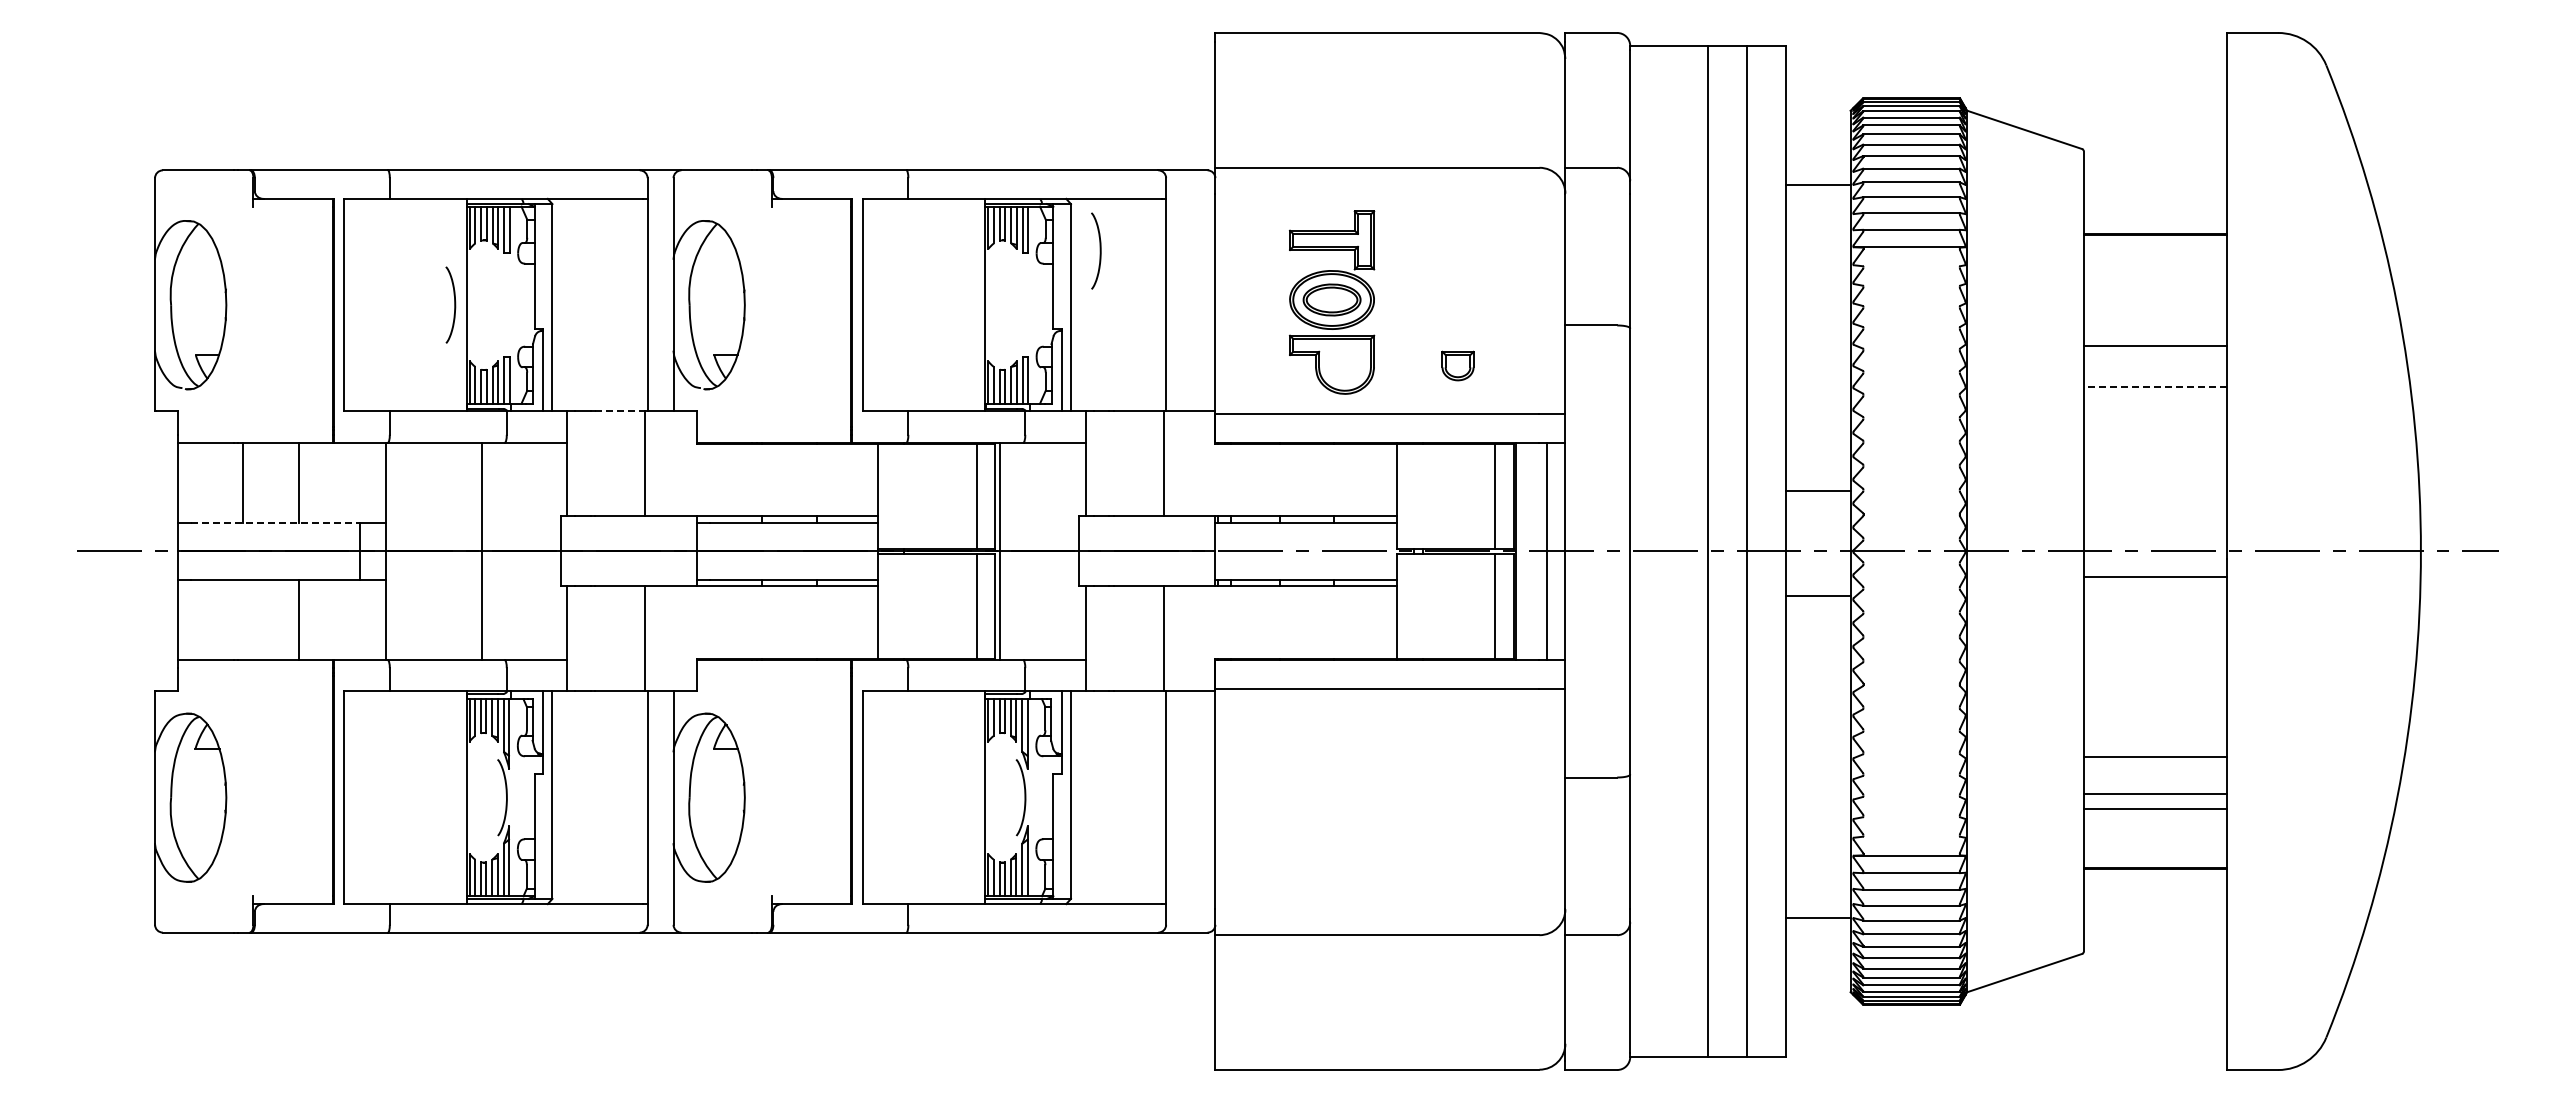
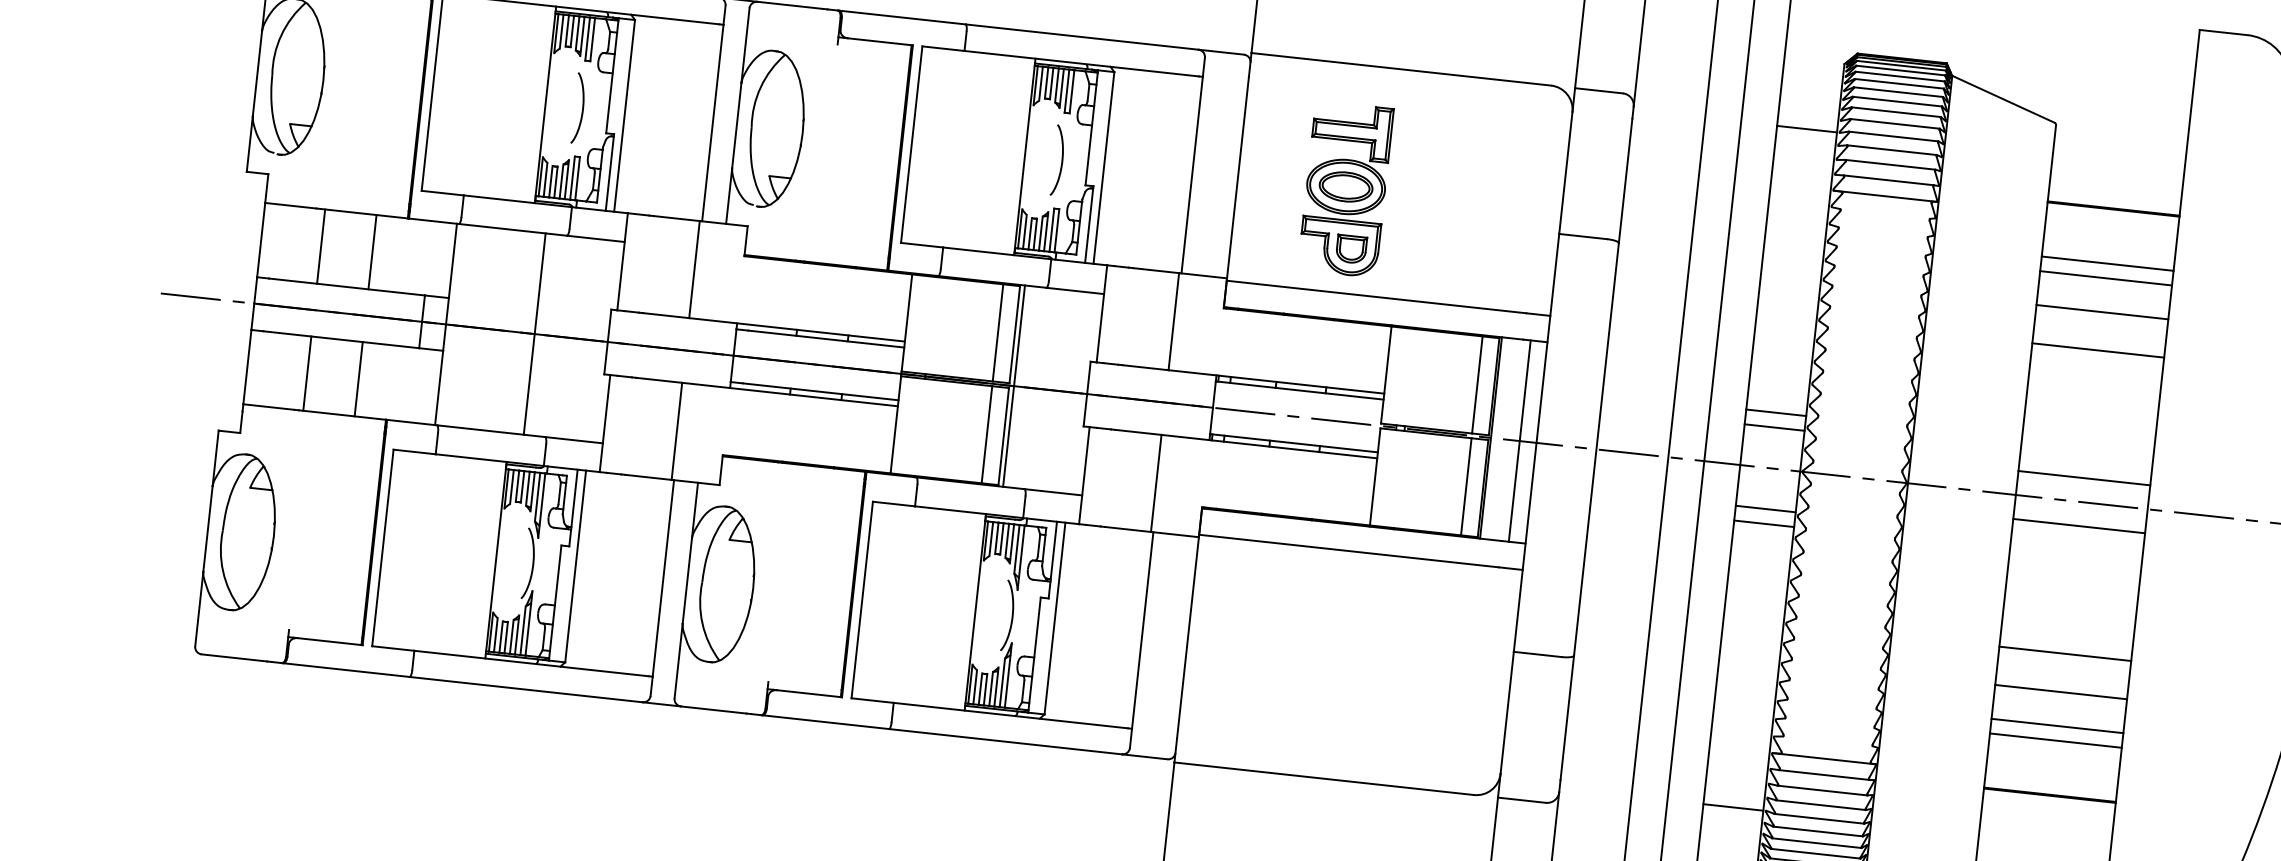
curve: (1099, 250) -> (1061, 160), moved
line: (2154, 293) -> (2107, 263), added
curve: (454, 304) -> (582, 108), moved
line: (2154, 309) -> (2105, 278), added
part: (1457, 365) -> (1351, 248), moved
line: (2154, 387) -> (2097, 350), dashed -> solid
line: (620, 411) -> (677, 218), dashed -> solid
line: (1817, 507) -> (1774, 427), added
line: (276, 522) -> (347, 286), dashed -> solid
line: (2154, 525) -> (2083, 478), added
line: (1817, 611) -> (1763, 523), added
line: (243, 620) -> (307, 373), added
line: (2154, 715) -> (2064, 653), added

